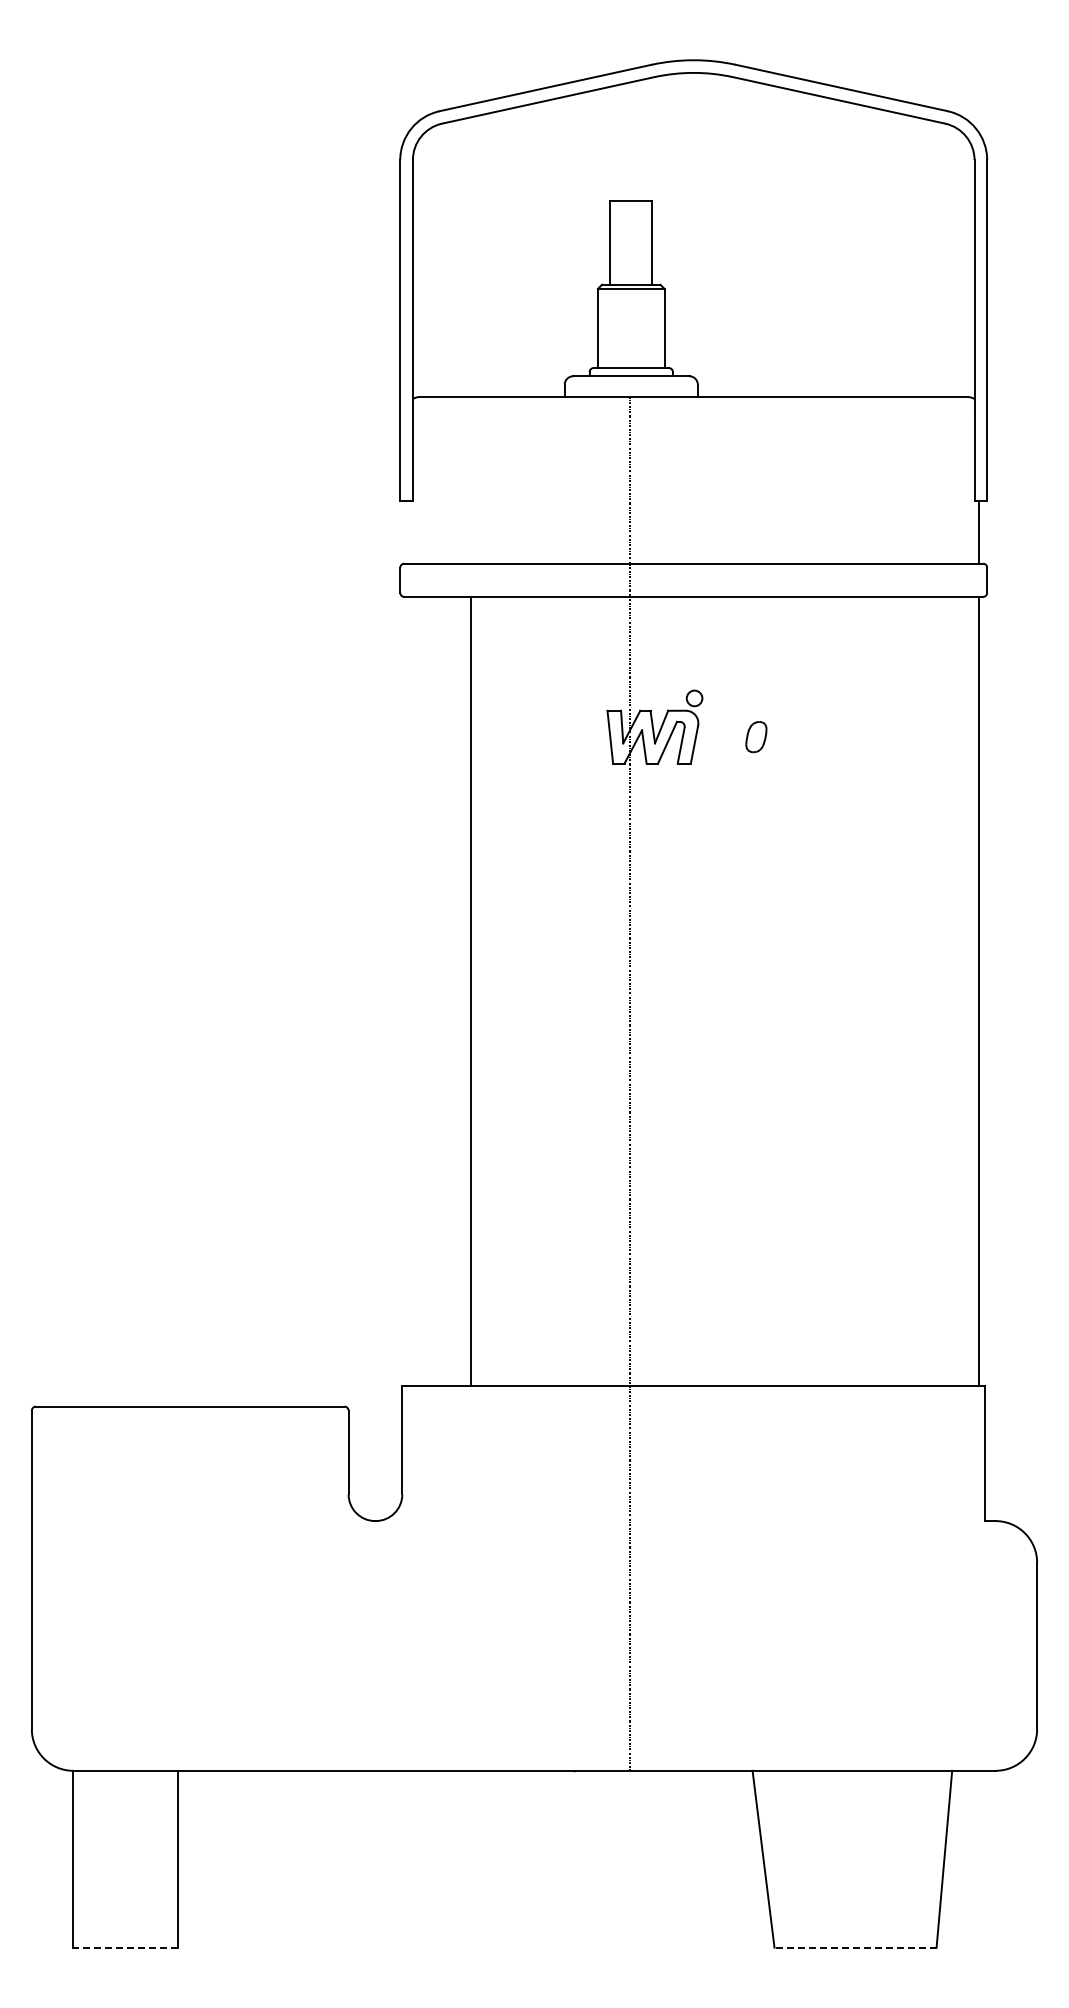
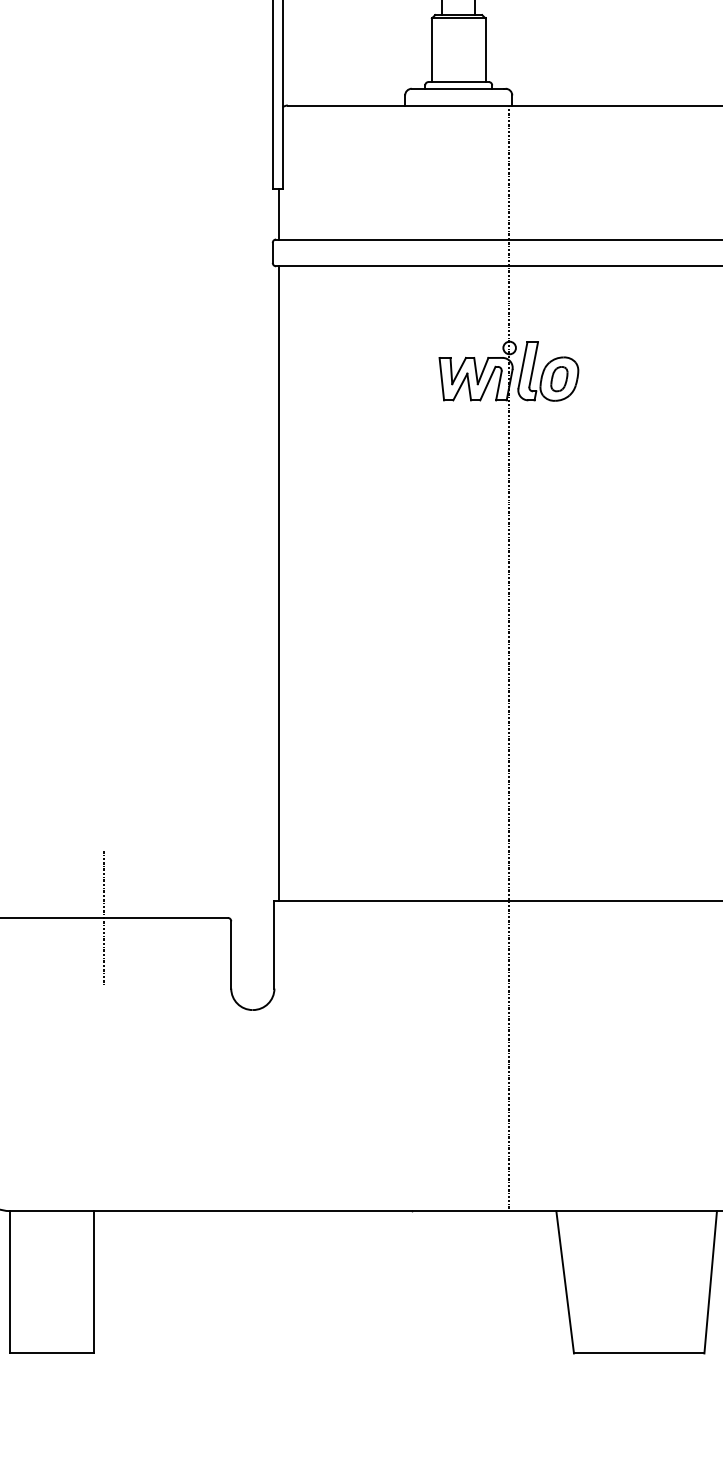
line: (408, 532) -> (279, 214), added
part: (742, 727) -> (548, 371), added
line: (470, 990) -> (279, 583), moved
line: (629, 1083) -> (508, 657), moved
line: (190, 1406) -> (103, 917), added
line: (125, 1947) -> (51, 1353), dashed -> solid
line: (855, 1947) -> (639, 1353), dashed -> solid

